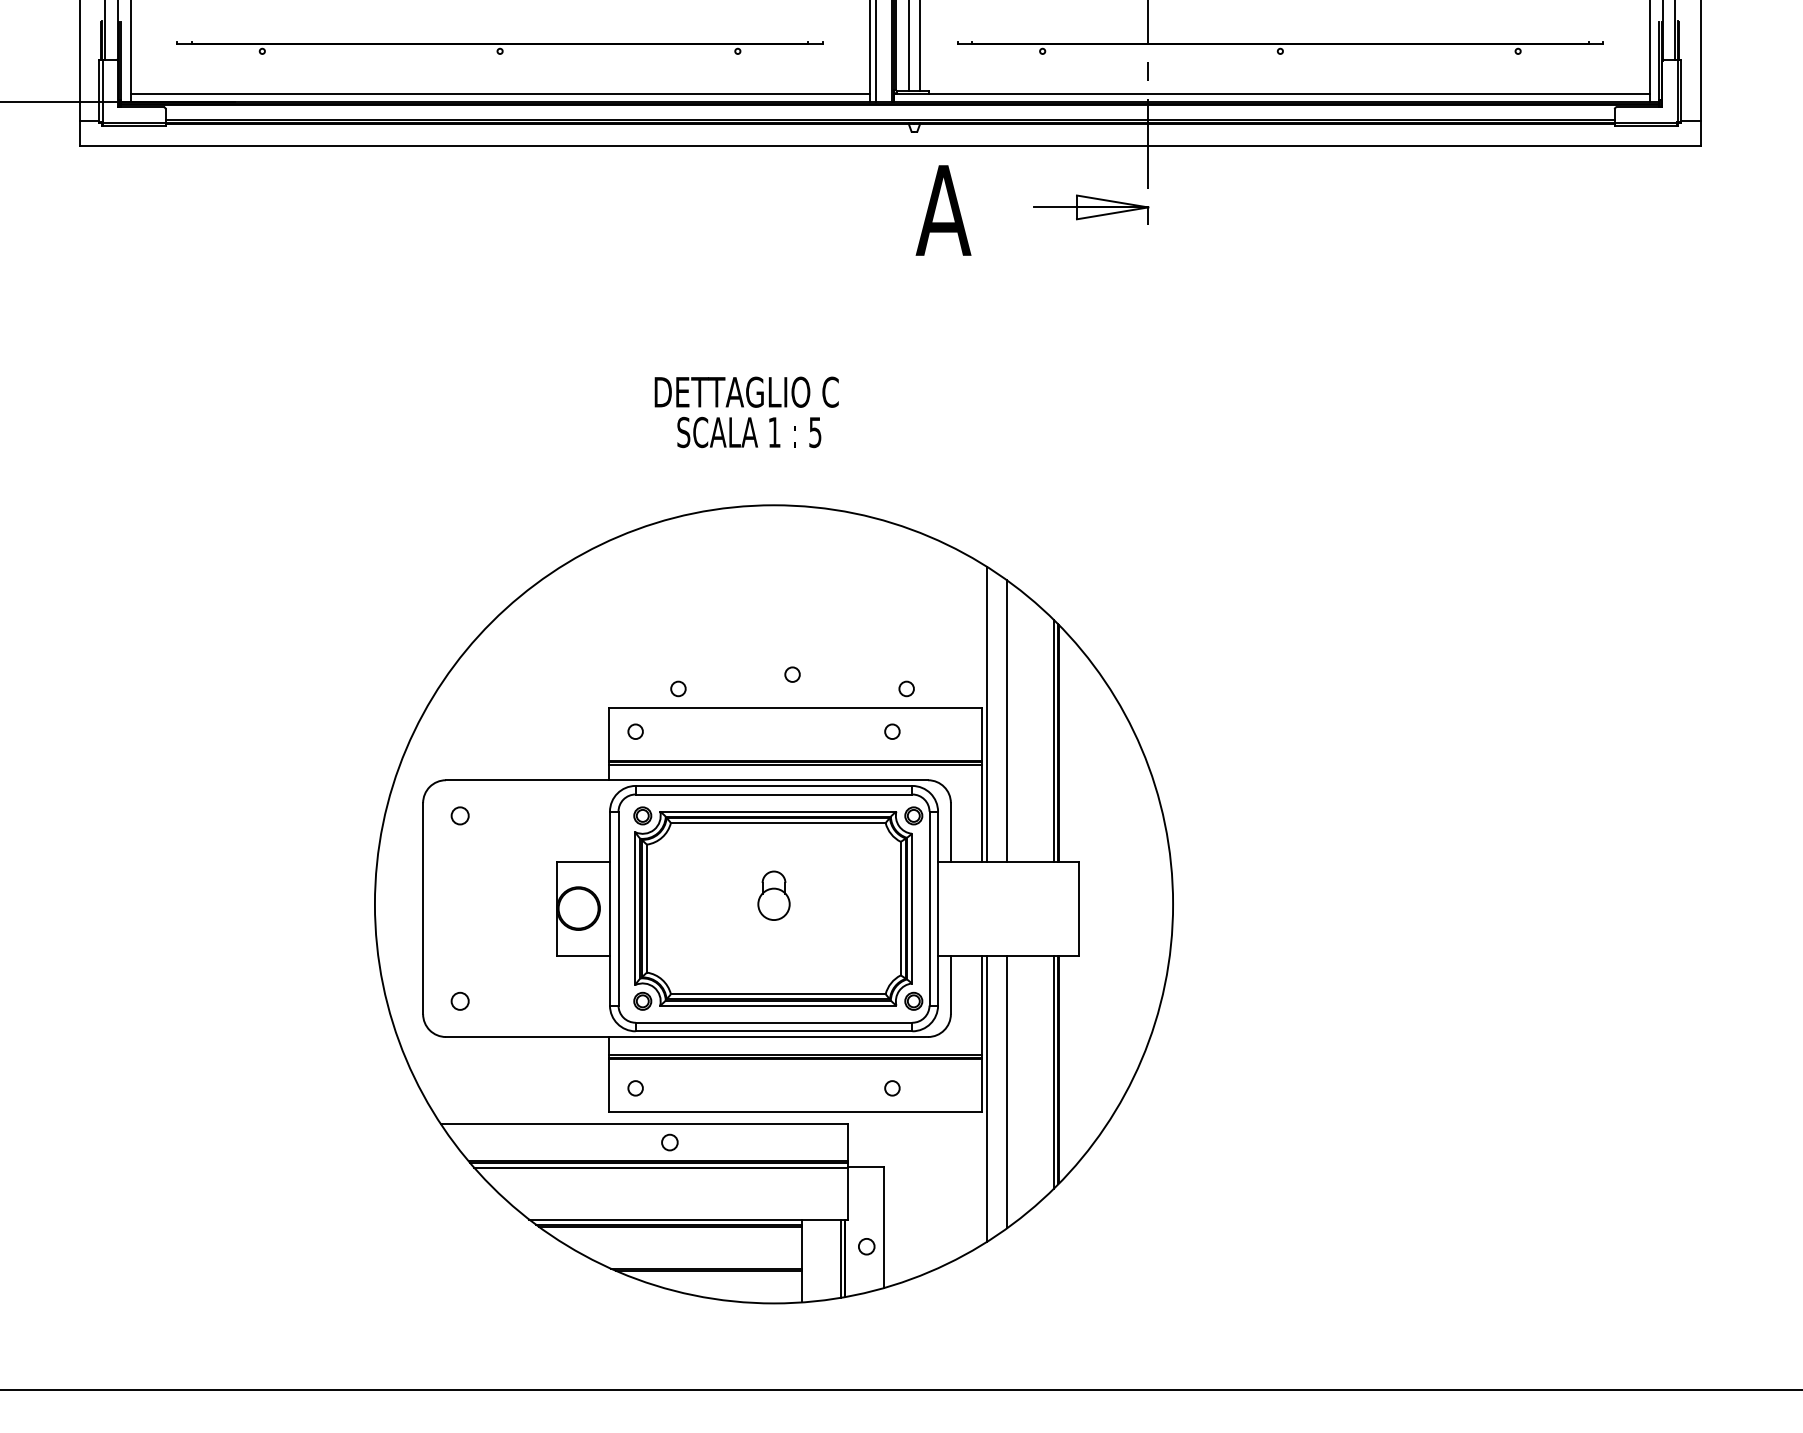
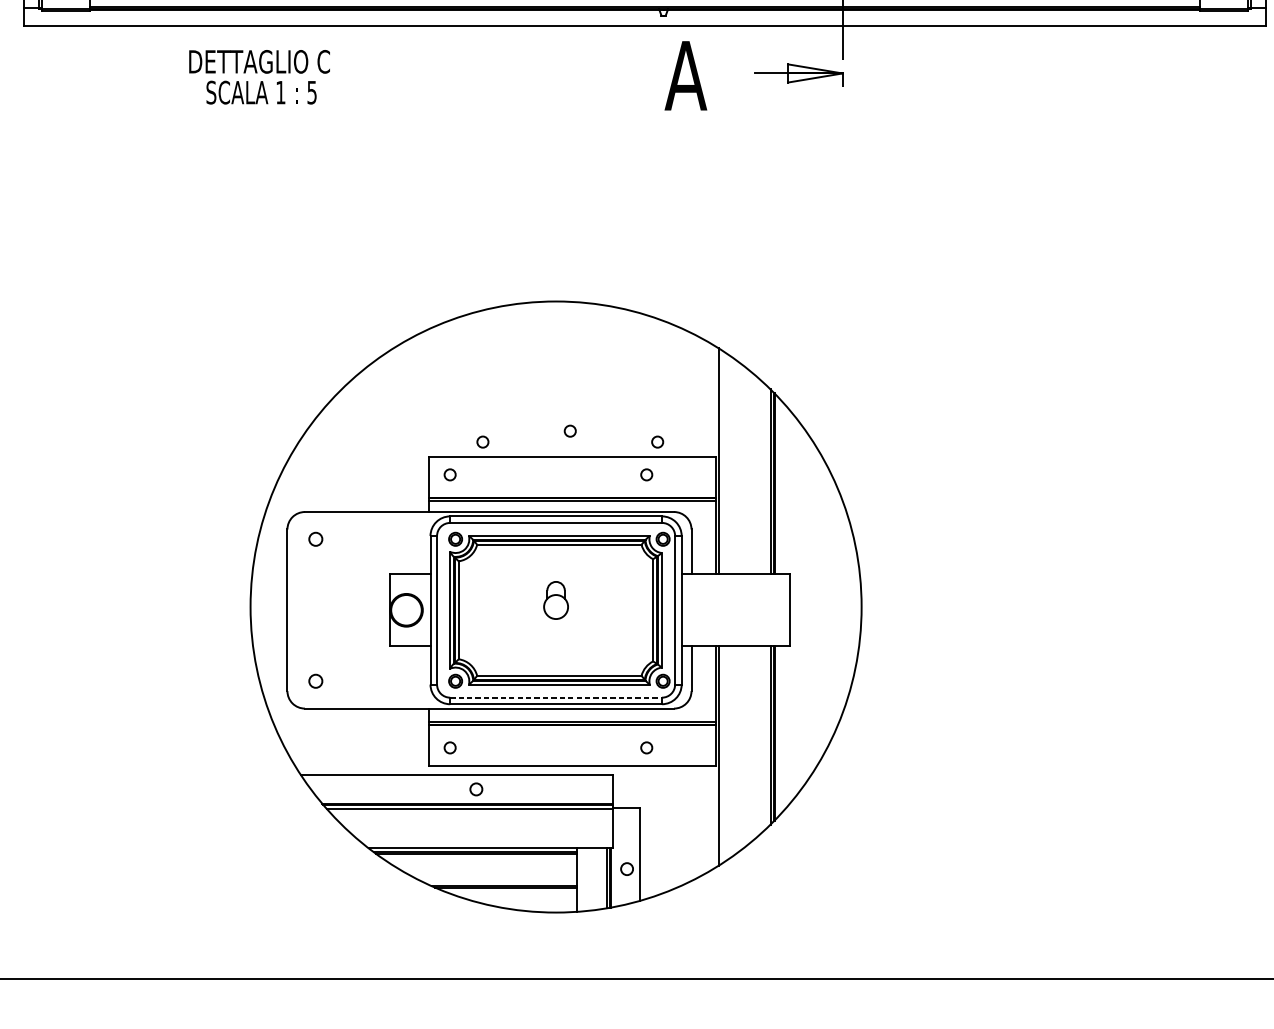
text: (746, 412) -> (259, 77), moved
line: (1007, 720) -> (734, 466), removed
line: (774, 1022) -> (556, 697), solid -> dashed
line: (1007, 1091) -> (734, 750), removed

